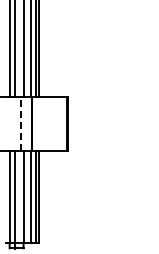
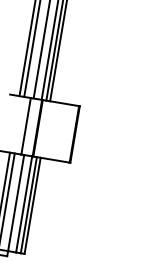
line: (20, 123) -> (25, 125), dashed -> solid

